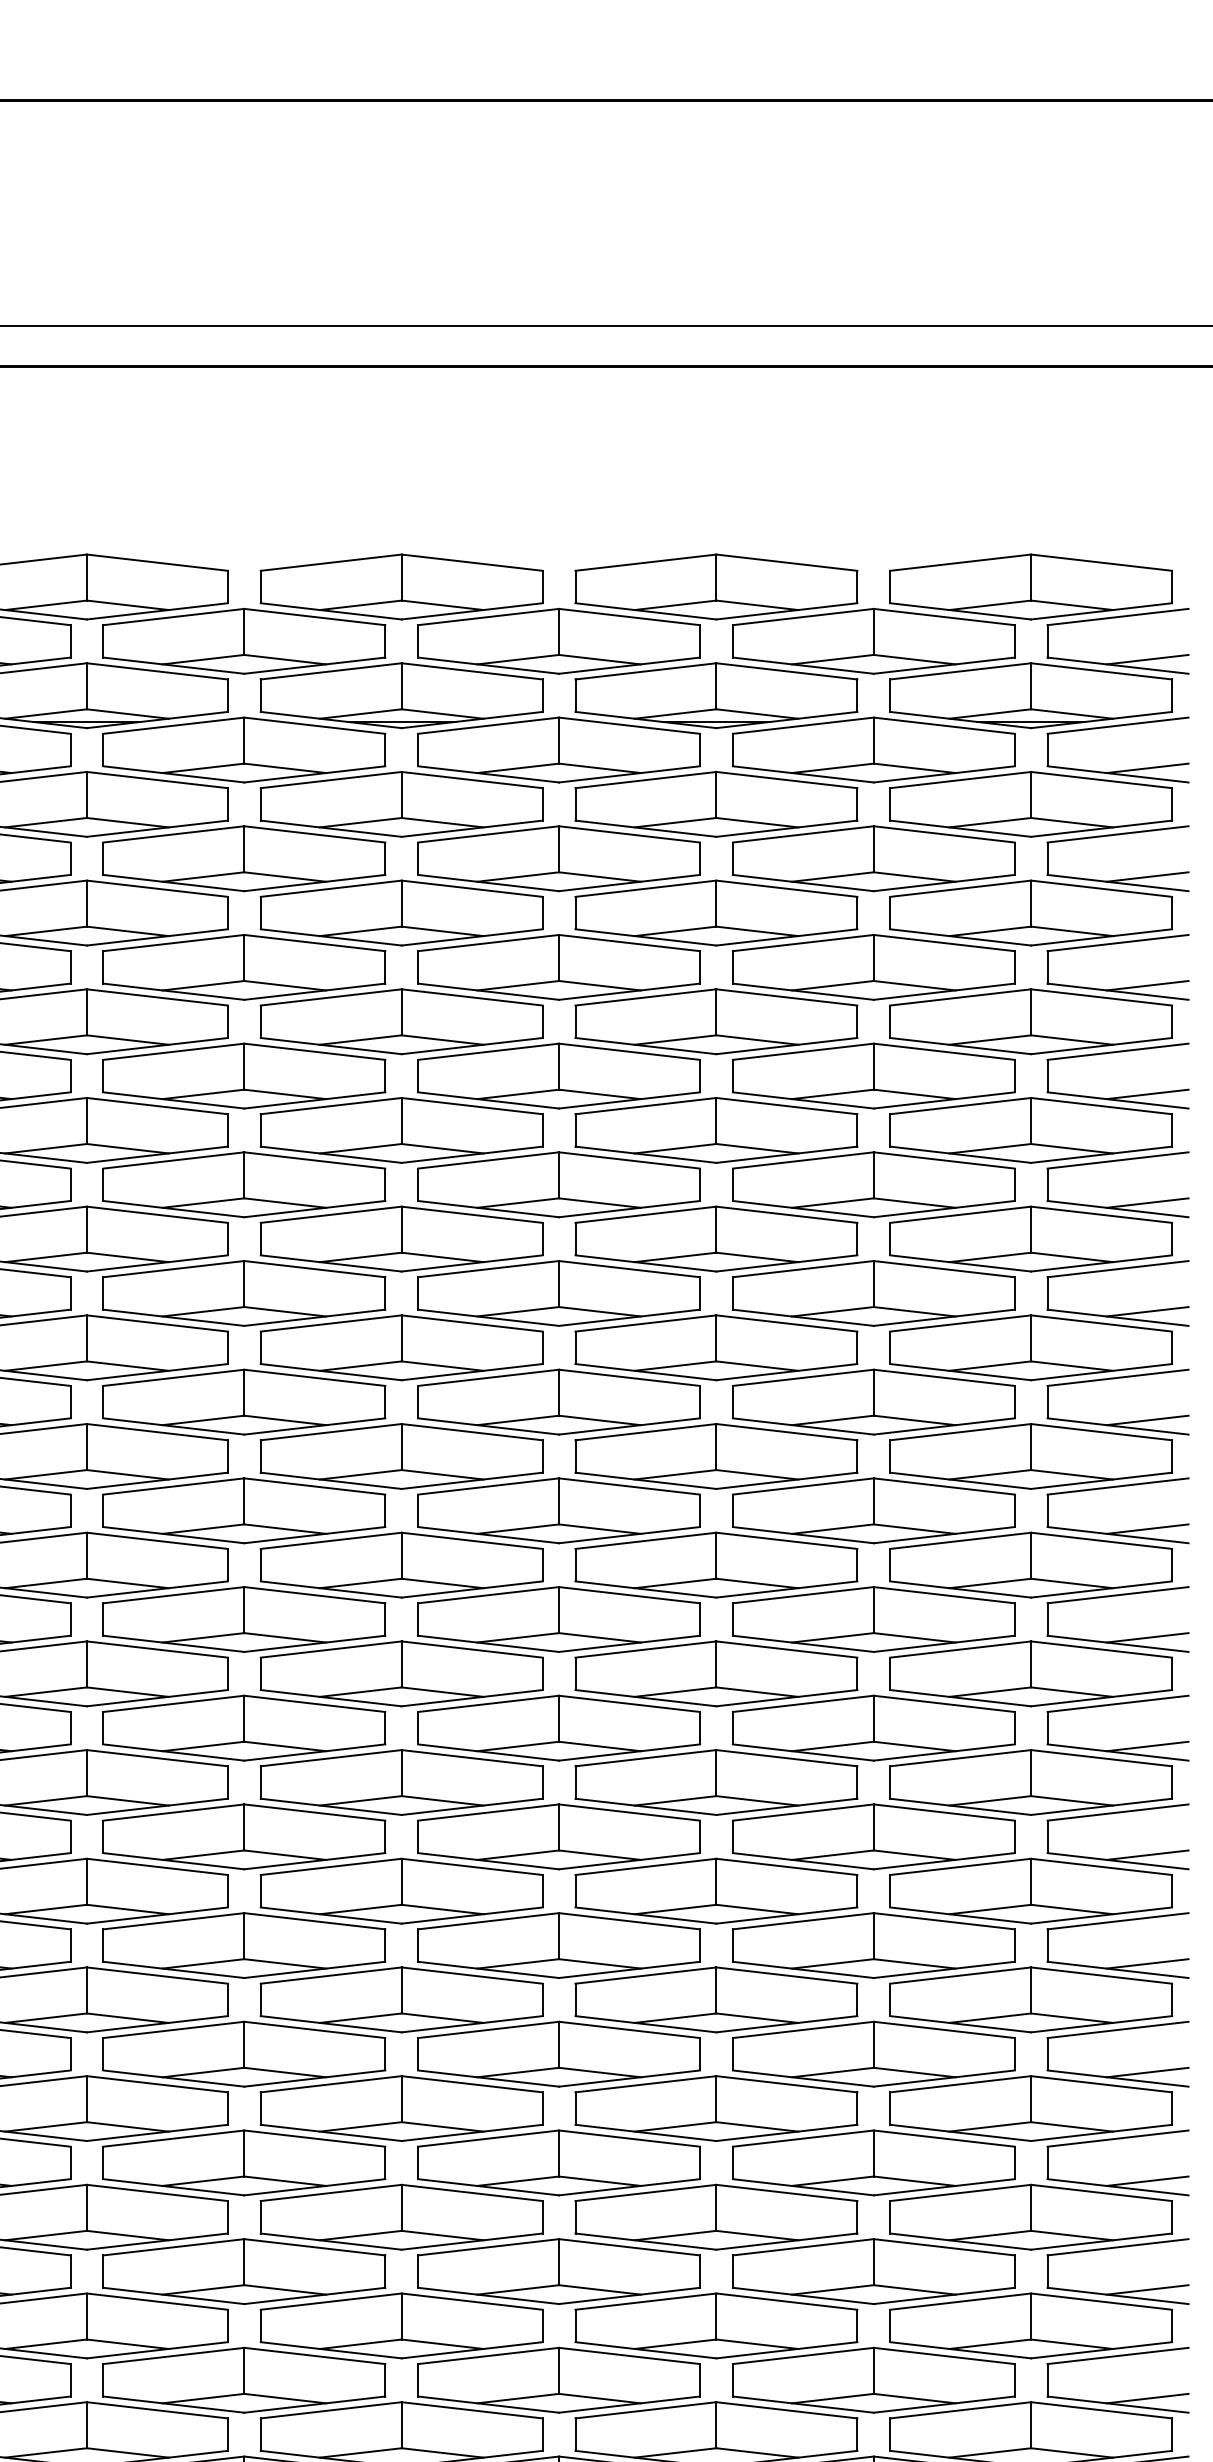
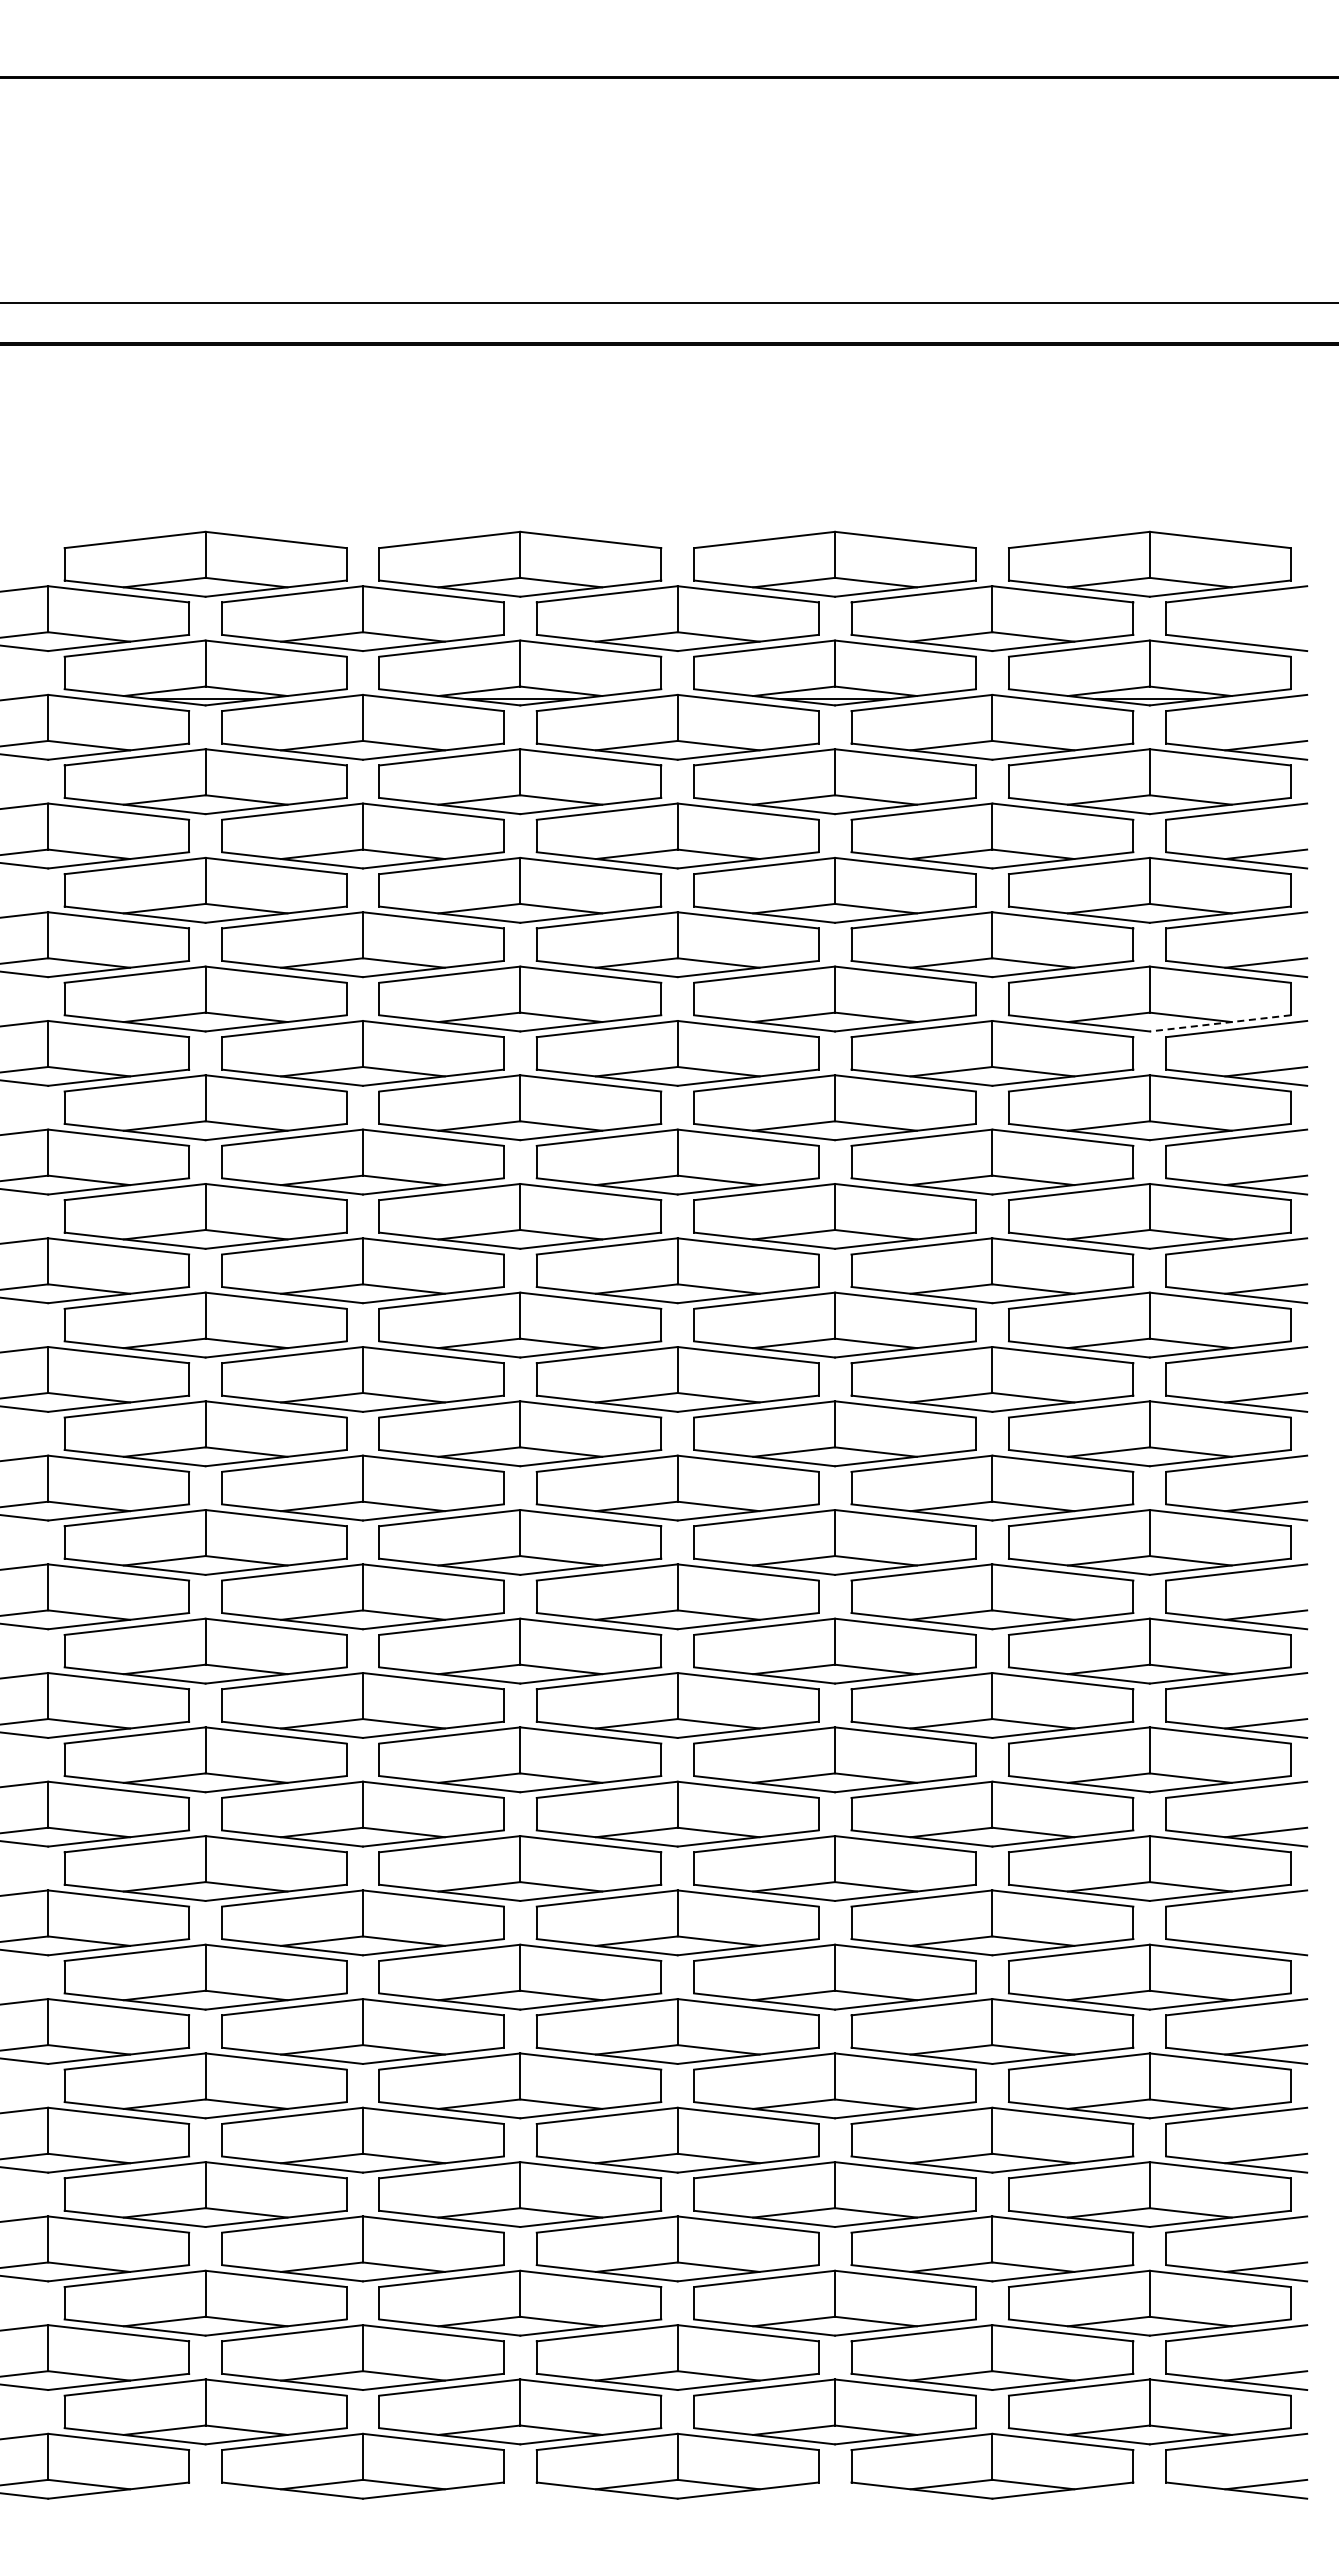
line: (1147, 659) -> (1266, 636), removed
line: (1101, 1046) -> (1220, 1023), solid -> dashed
line: (1147, 1963) -> (1266, 1940), removed

